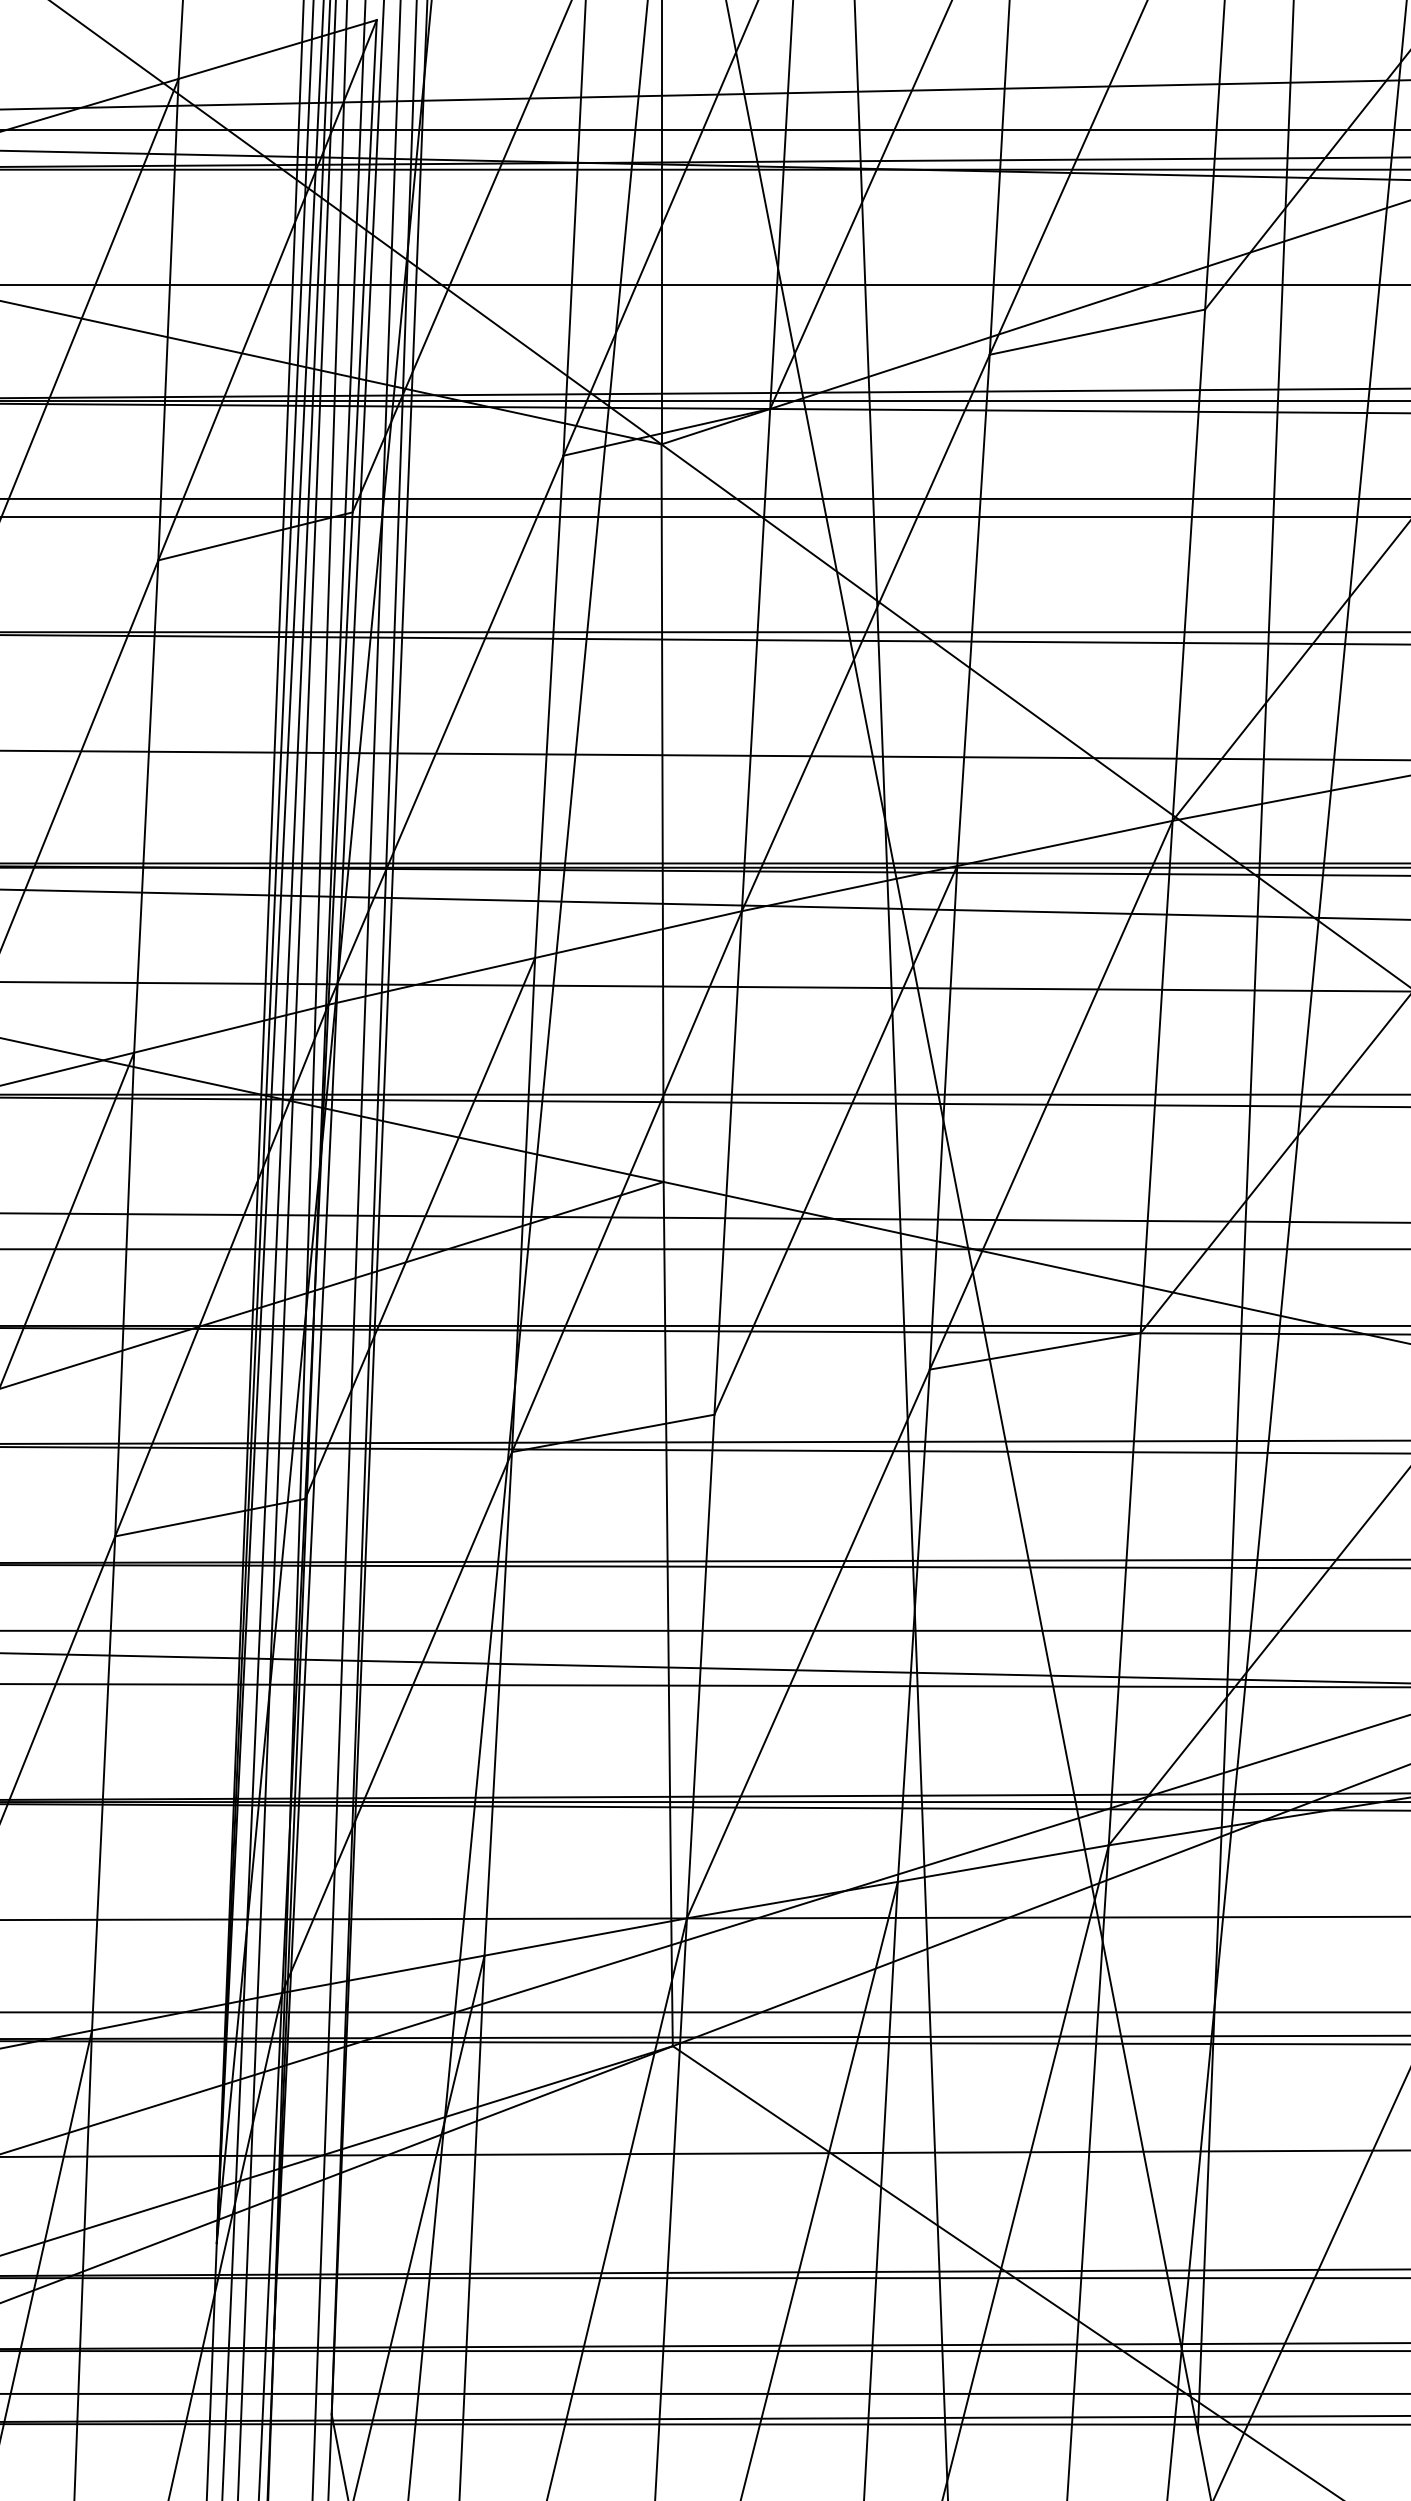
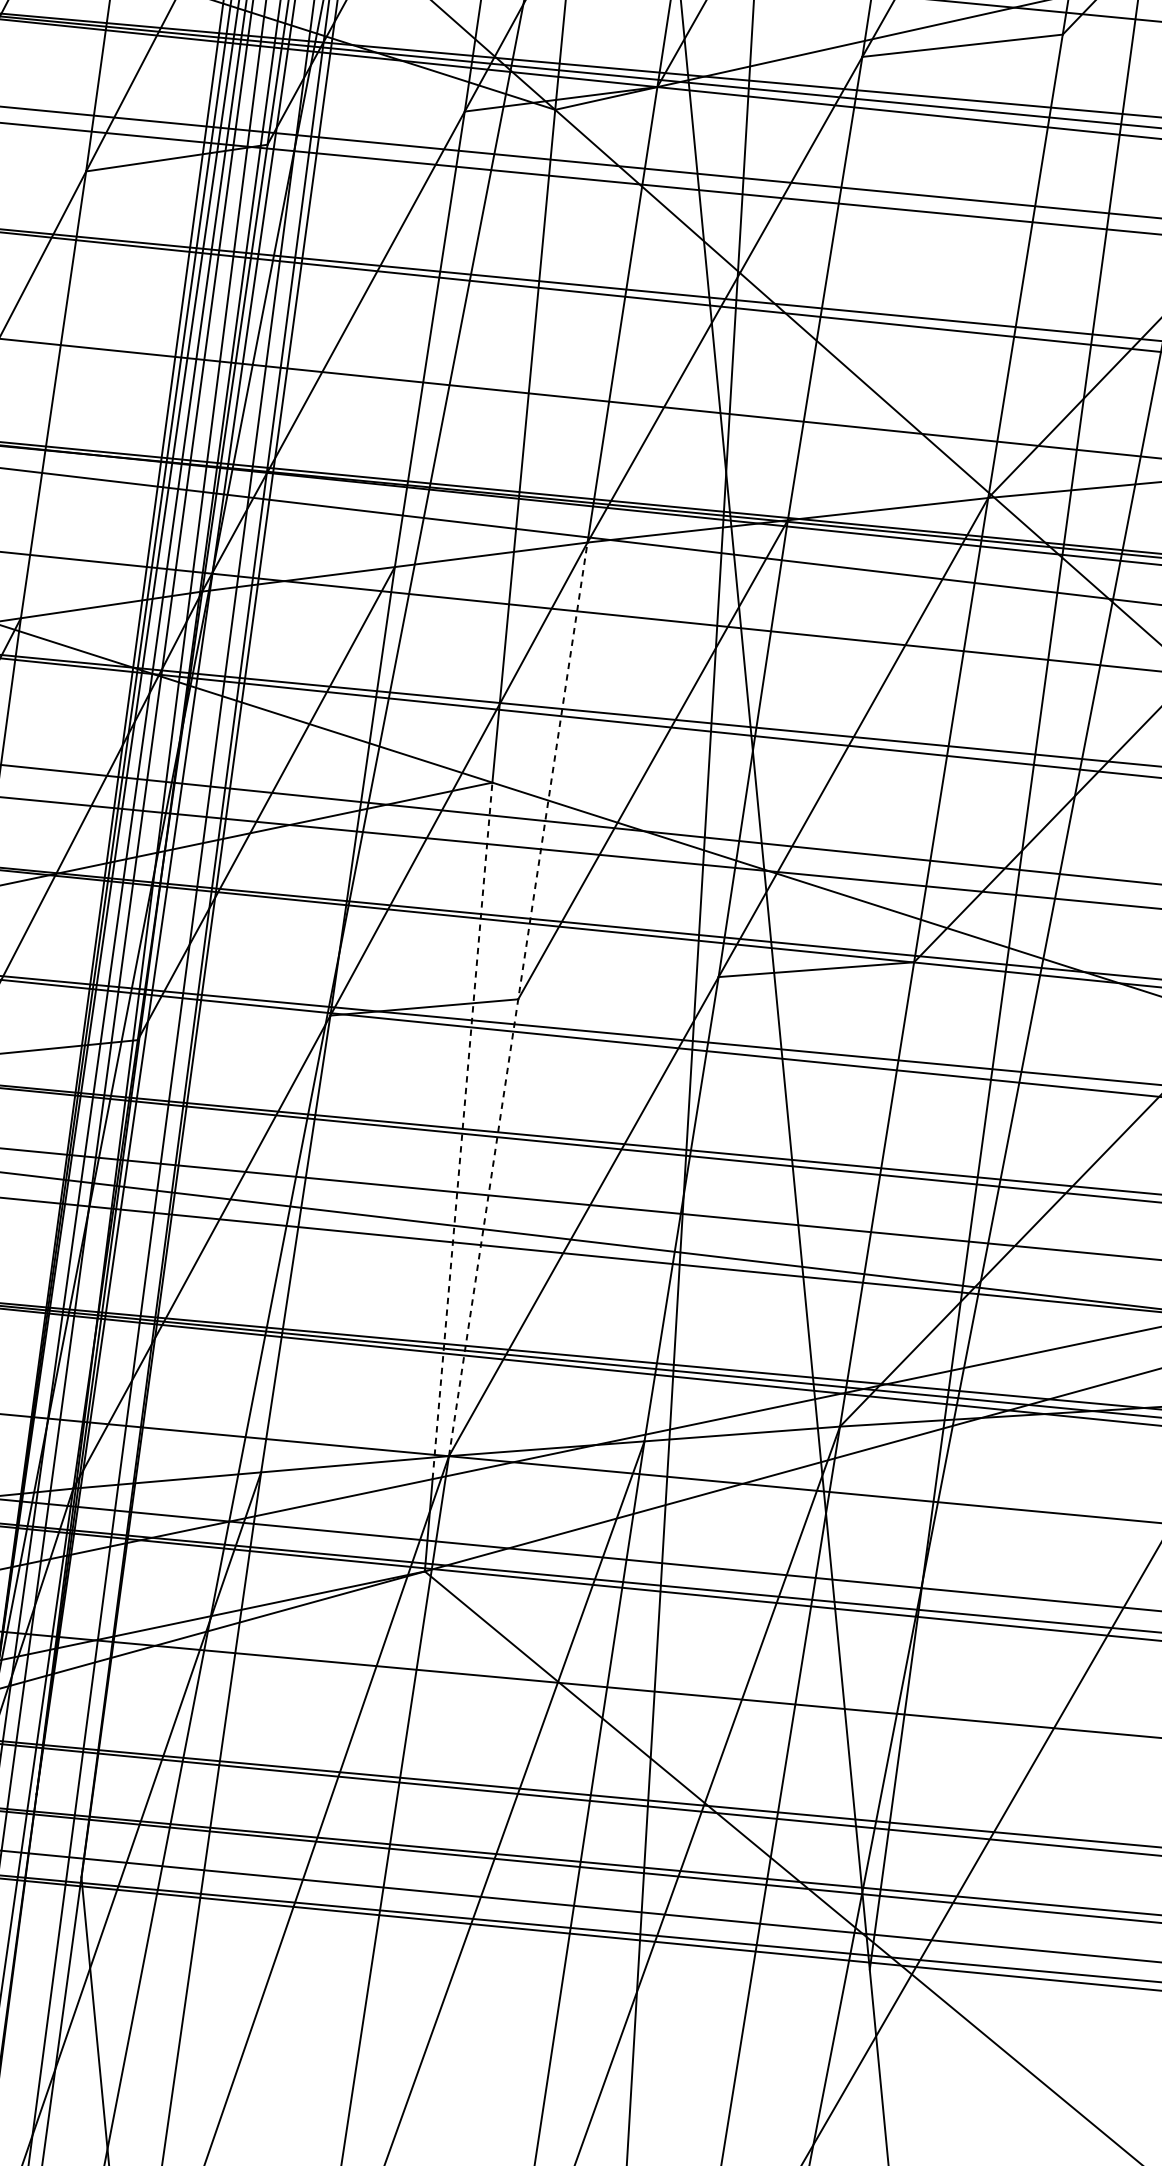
line: (714, 1414) -> (518, 999), solid -> dashed
line: (667, 1563) -> (462, 1130), solid -> dashed

